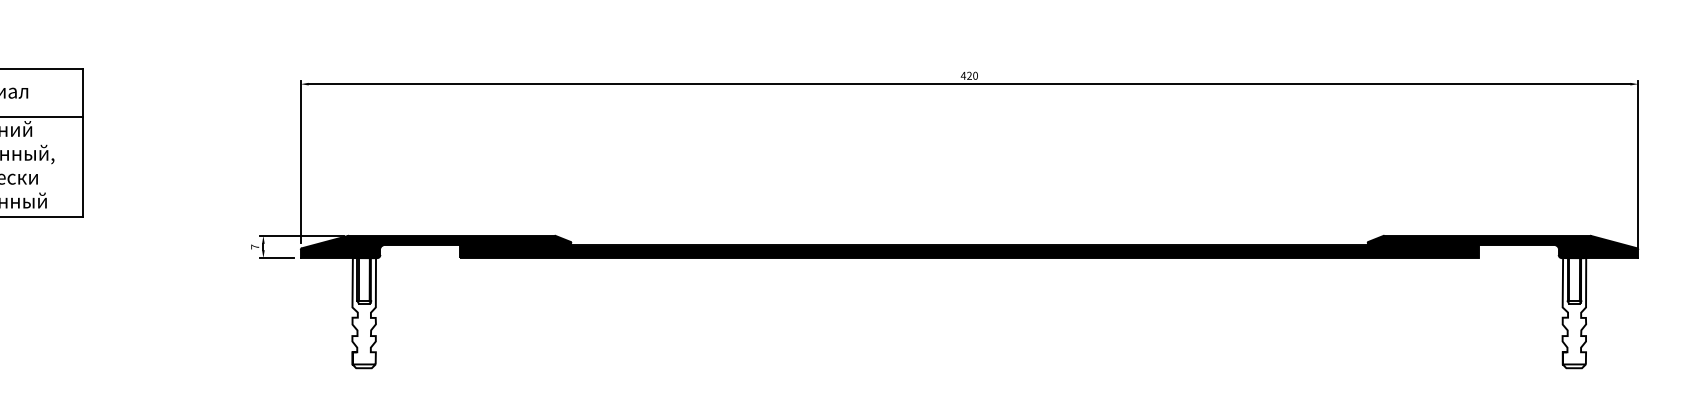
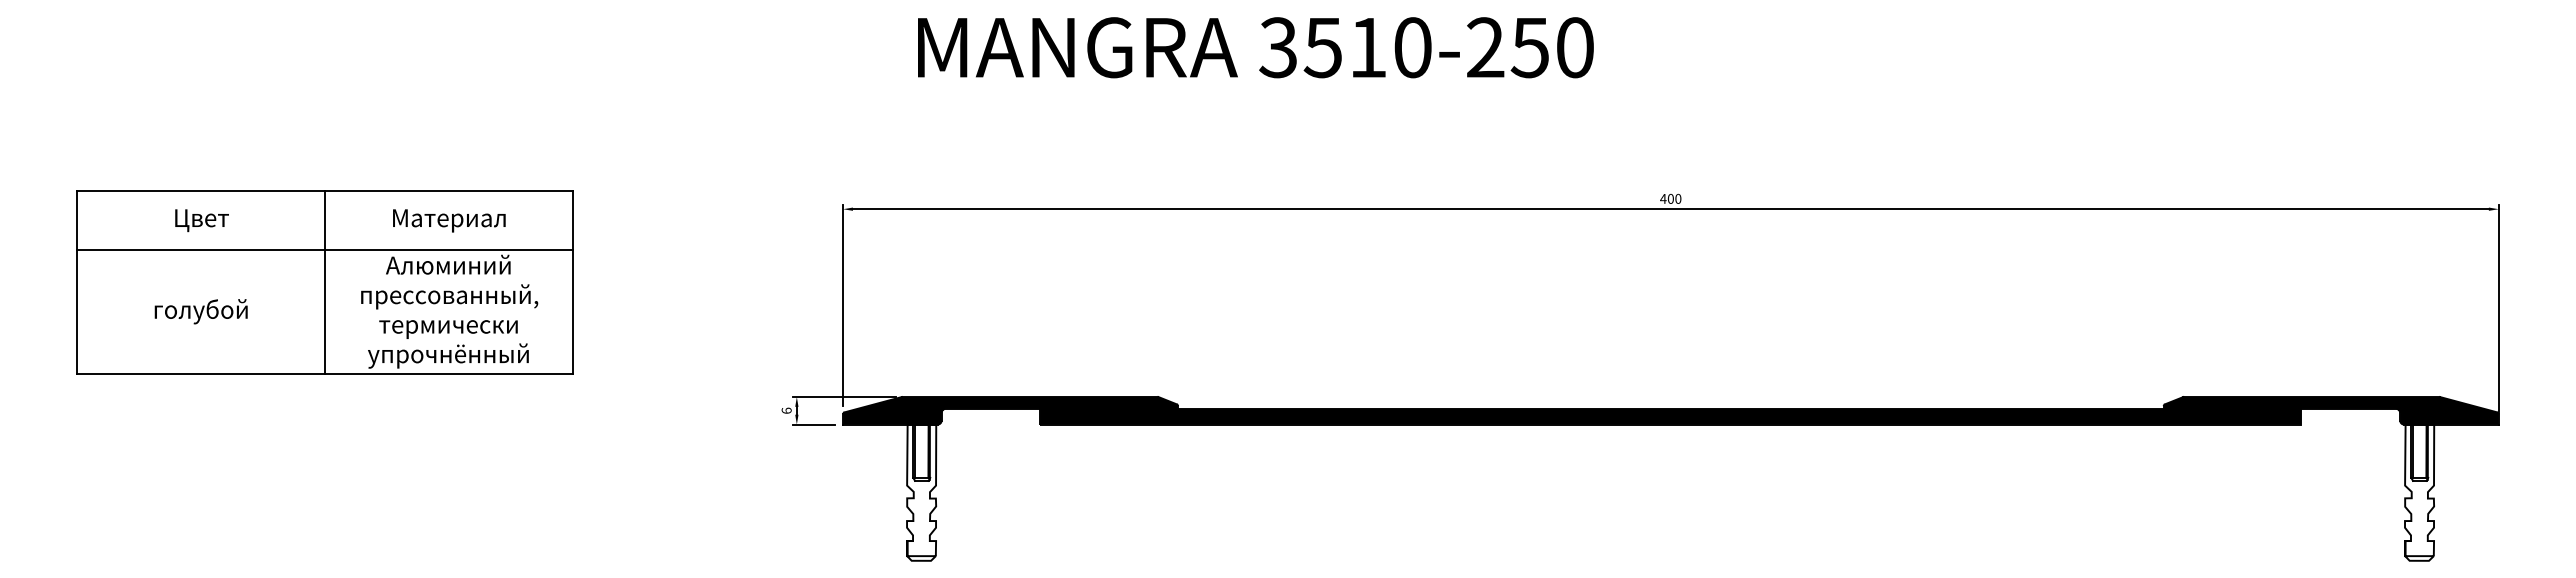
text: (969, 75) -> (1670, 198), 420 -> 400
text: (255, 246) -> (786, 410), 7 -> 6

